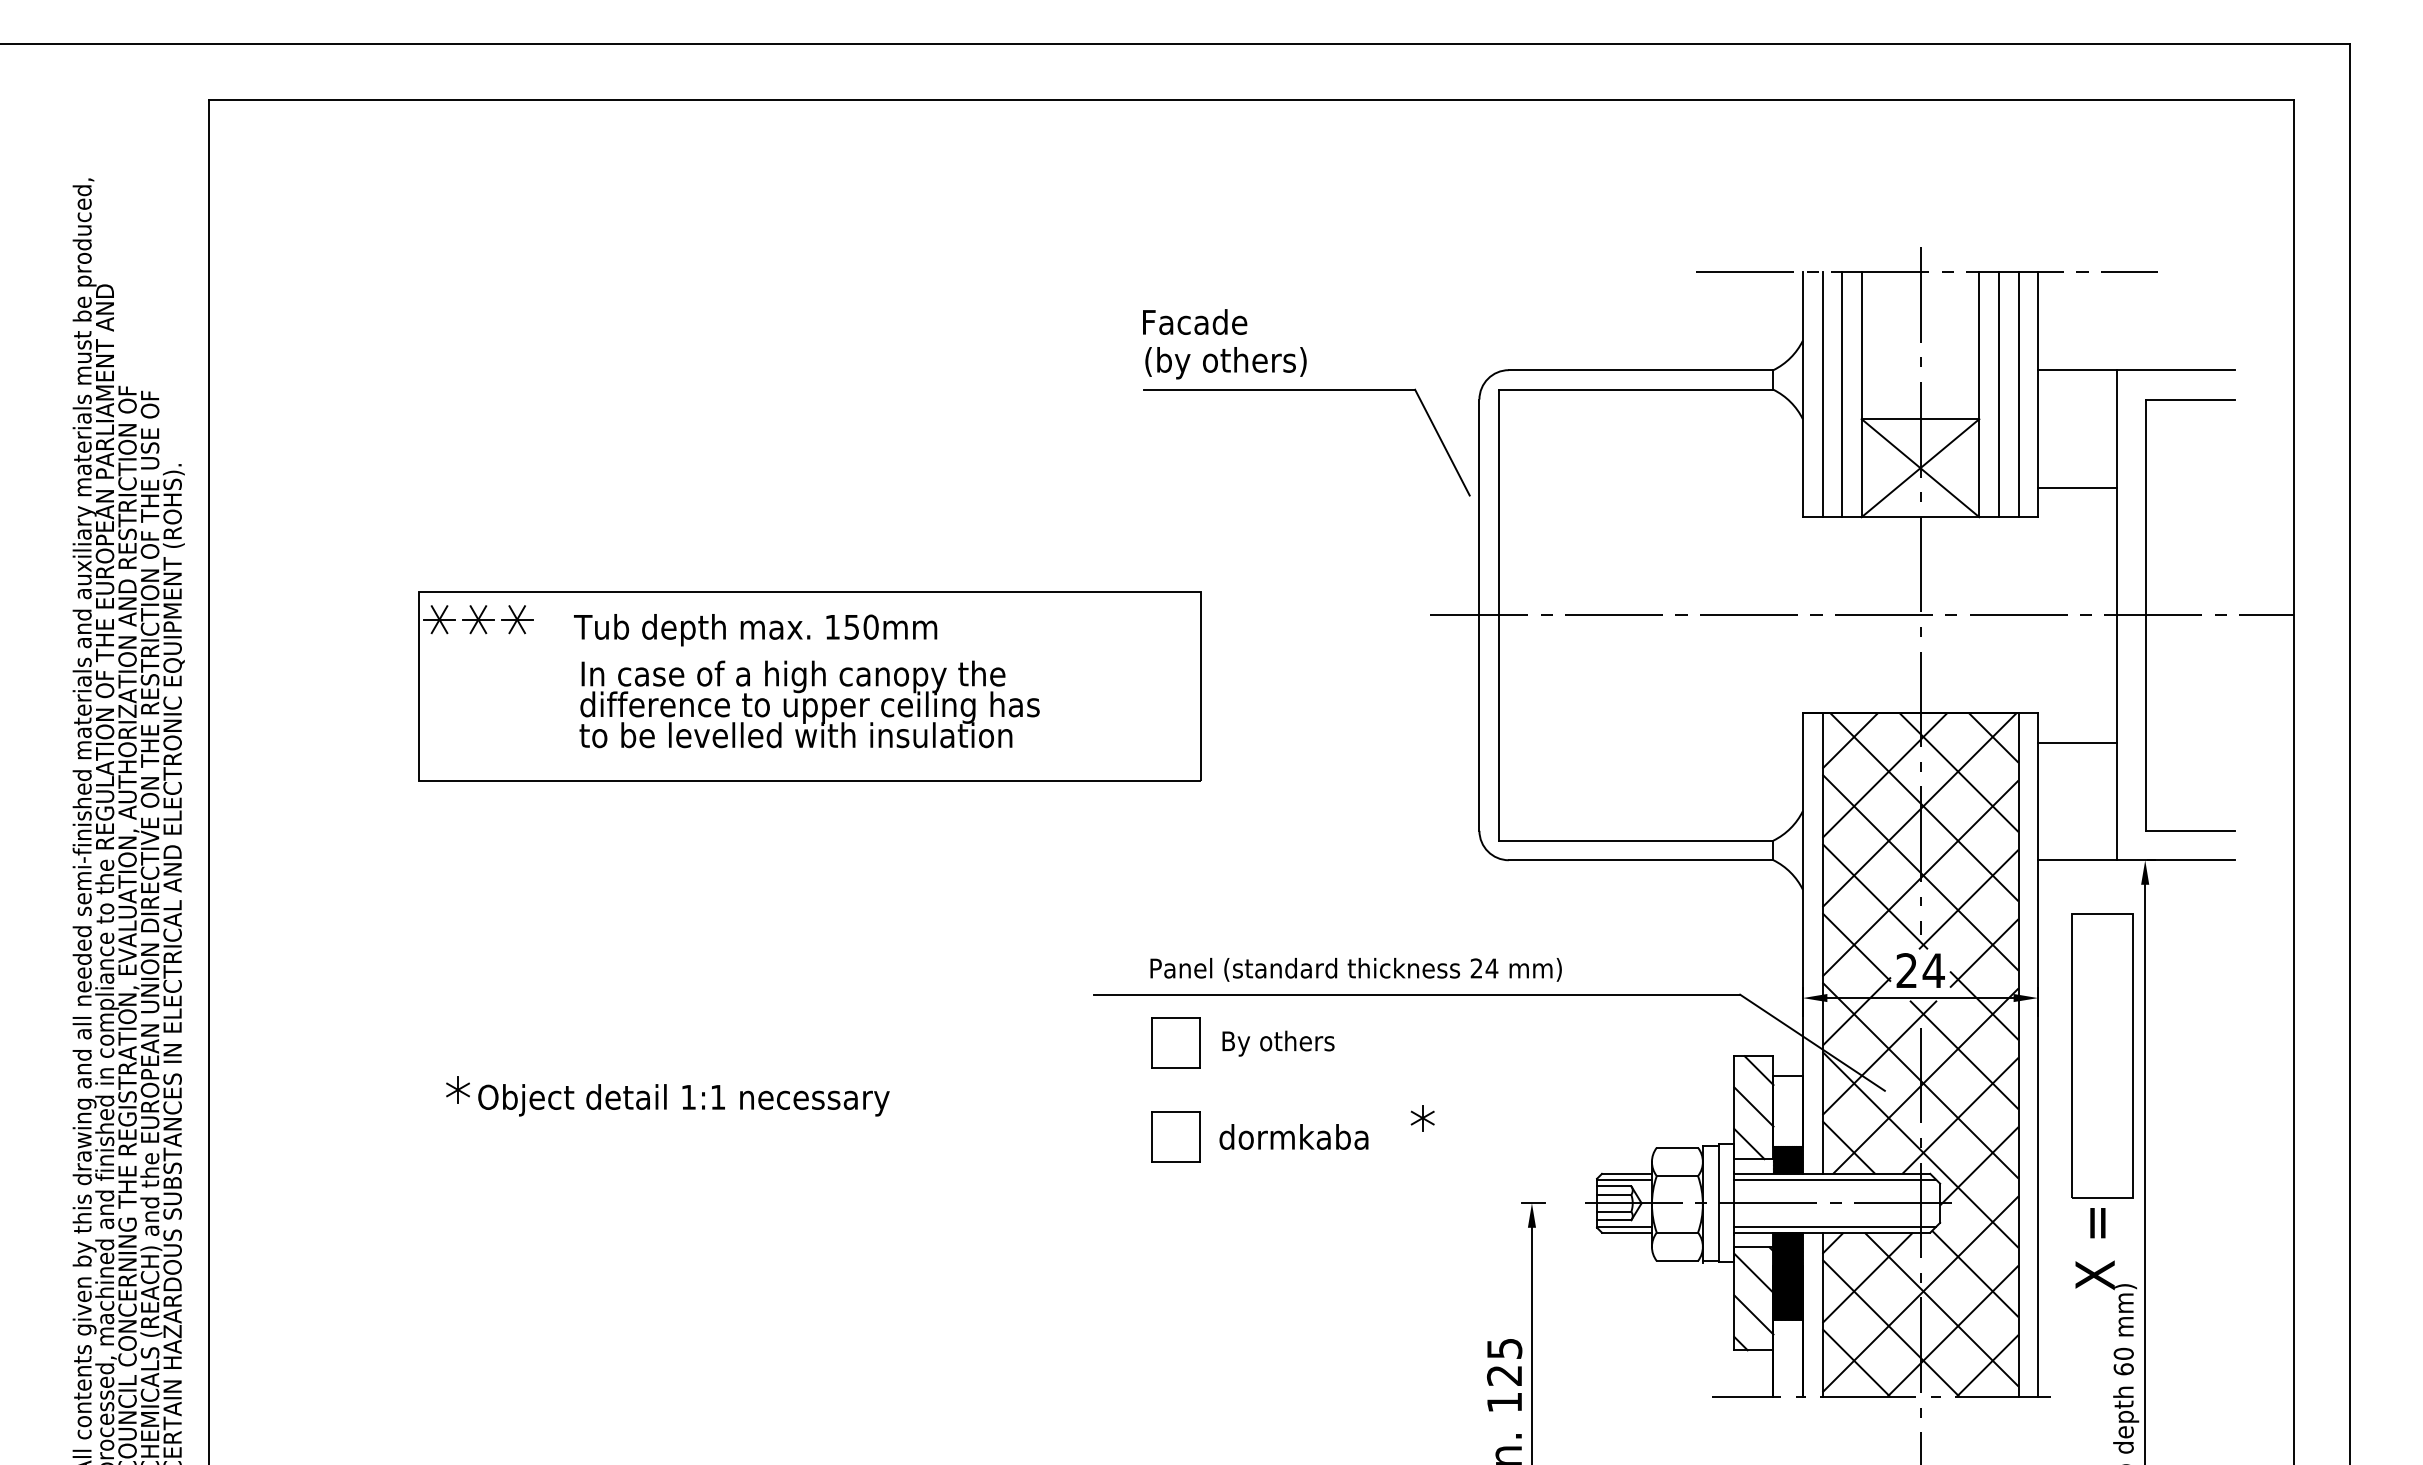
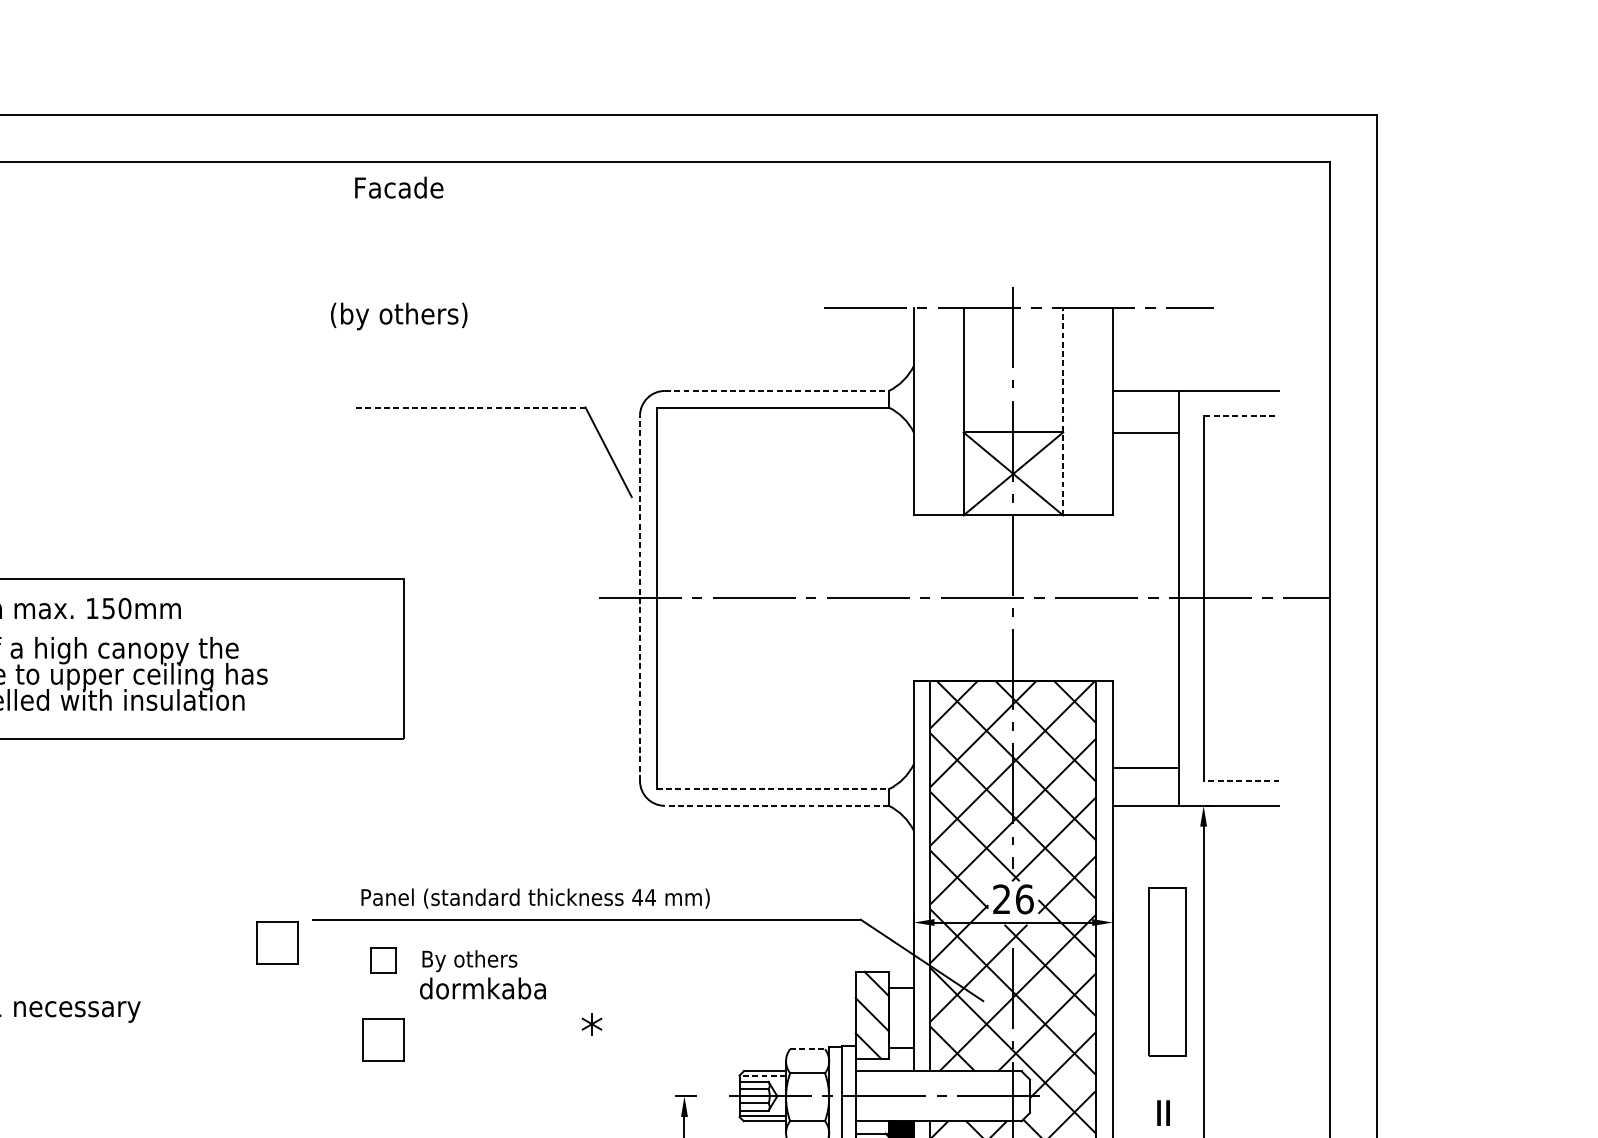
text: (1195, 321) -> (399, 187), moved
text: (1225, 363) -> (398, 316), moved
line: (1641, 370) -> (777, 391), solid -> dashed
line: (1279, 389) -> (470, 407), solid -> dashed
line: (1822, 394) -> (930, 411), removed
line: (1842, 394) -> (947, 411), removed
line: (1979, 394) -> (1063, 411), solid -> dashed
line: (1998, 394) -> (1079, 411), removed
line: (2018, 394) -> (1096, 411), removed
line: (2190, 399) -> (1241, 415), solid -> dashed
line: (2077, 487) -> (1146, 432), moved
line: (1479, 615) -> (640, 598), solid -> dashed
line: (2077, 742) -> (1146, 767), moved
line: (2189, 830) -> (1241, 780), solid -> dashed
line: (1636, 840) -> (772, 789), solid -> dashed
line: (1640, 860) -> (776, 806), solid -> dashed
text: (1476, 968) -> (637, 897), 24 -> 44
text: (1933, 970) -> (1024, 899), 24 -> 26
part: (1050, 1021) -> (276, 942), added
part: (1175, 1042) -> (382, 960), size x0.6
part: (2102, 1055) -> (1167, 971), size x0.7
text: (1293, 1136) -> (482, 988), moved
line: (1677, 1147) -> (807, 1049), solid -> dashed
hatch: (1787, 1159) -> (900, 1059), removed
line: (1624, 1179) -> (762, 1076), solid -> dashed
line: (1835, 1179) -> (941, 1076), removed
line: (1835, 1226) -> (941, 1115), removed

